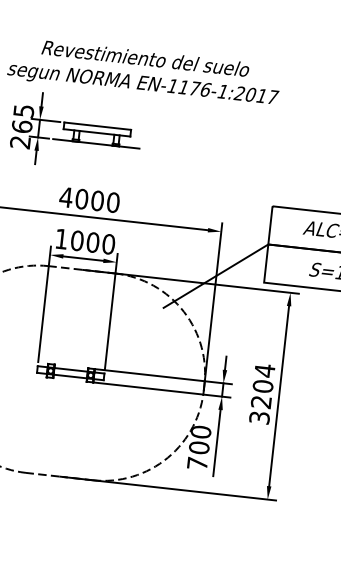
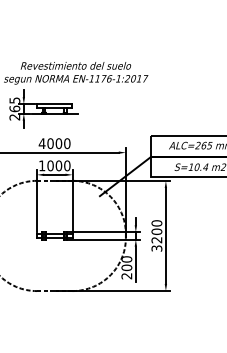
text: (264, 370) -> (156, 223), 3204 -> 3200
text: (196, 464) -> (126, 276), 700 -> 200

